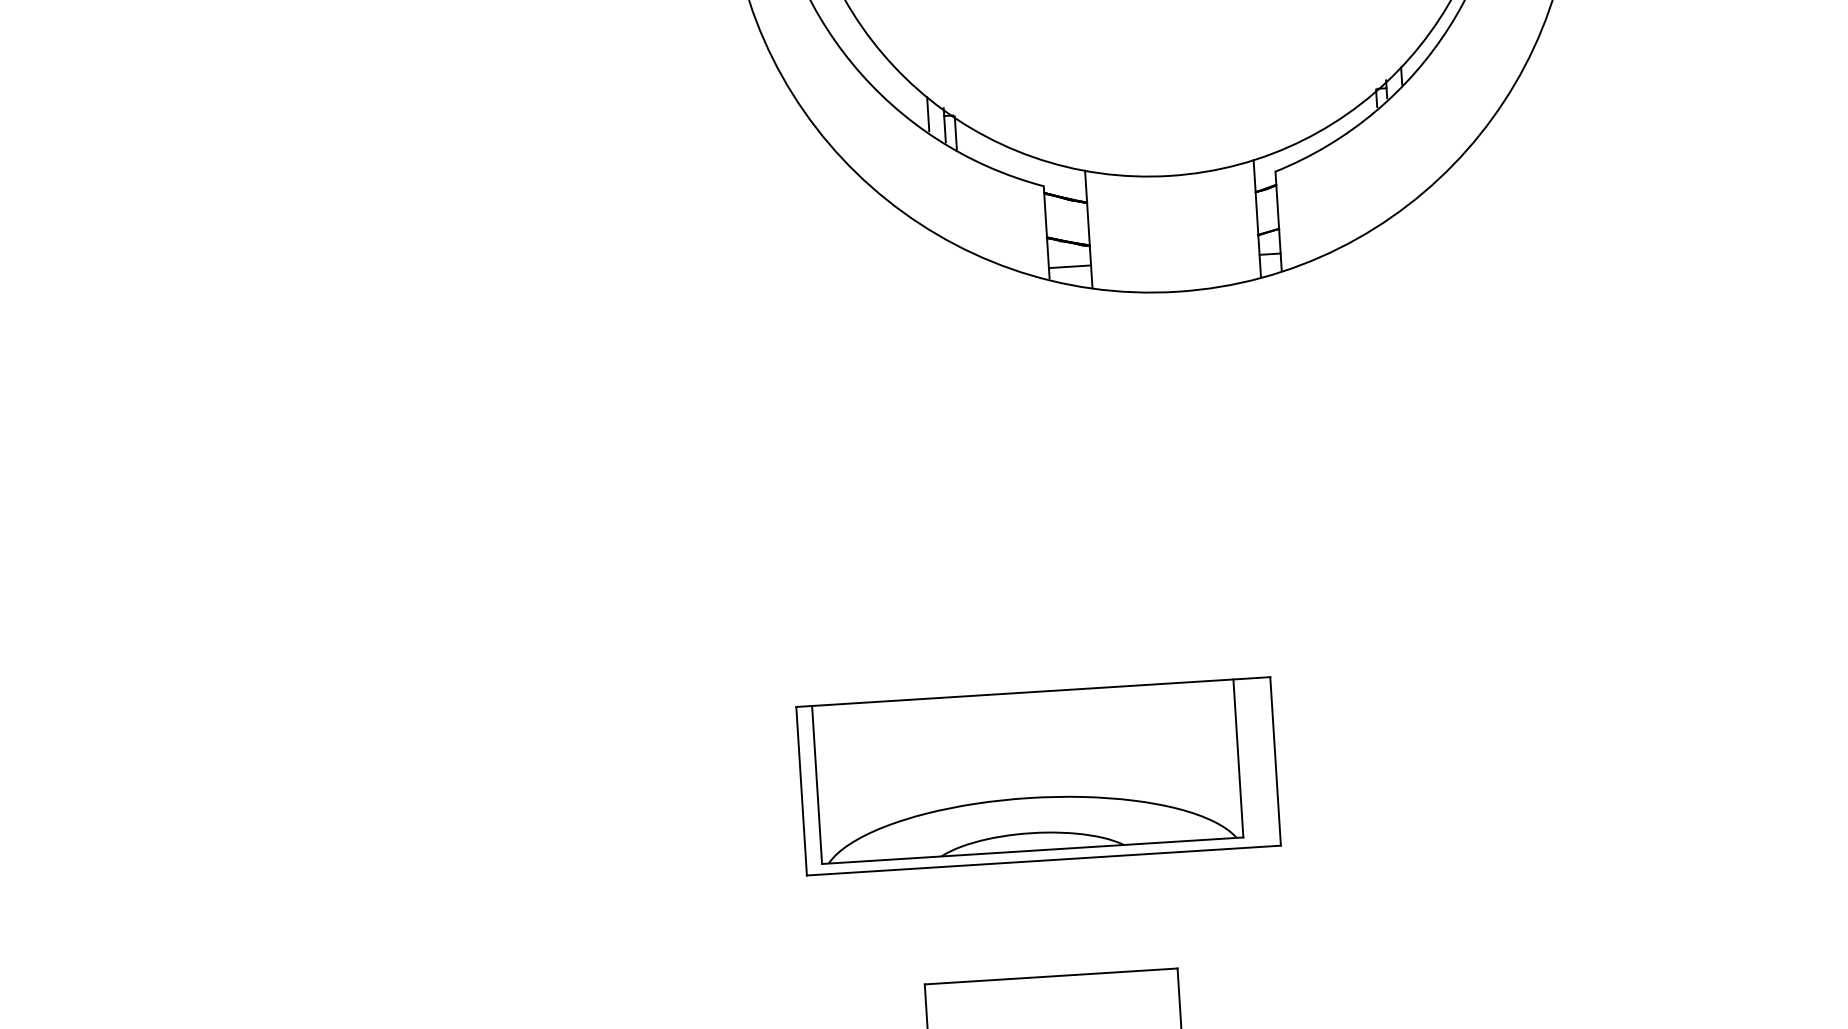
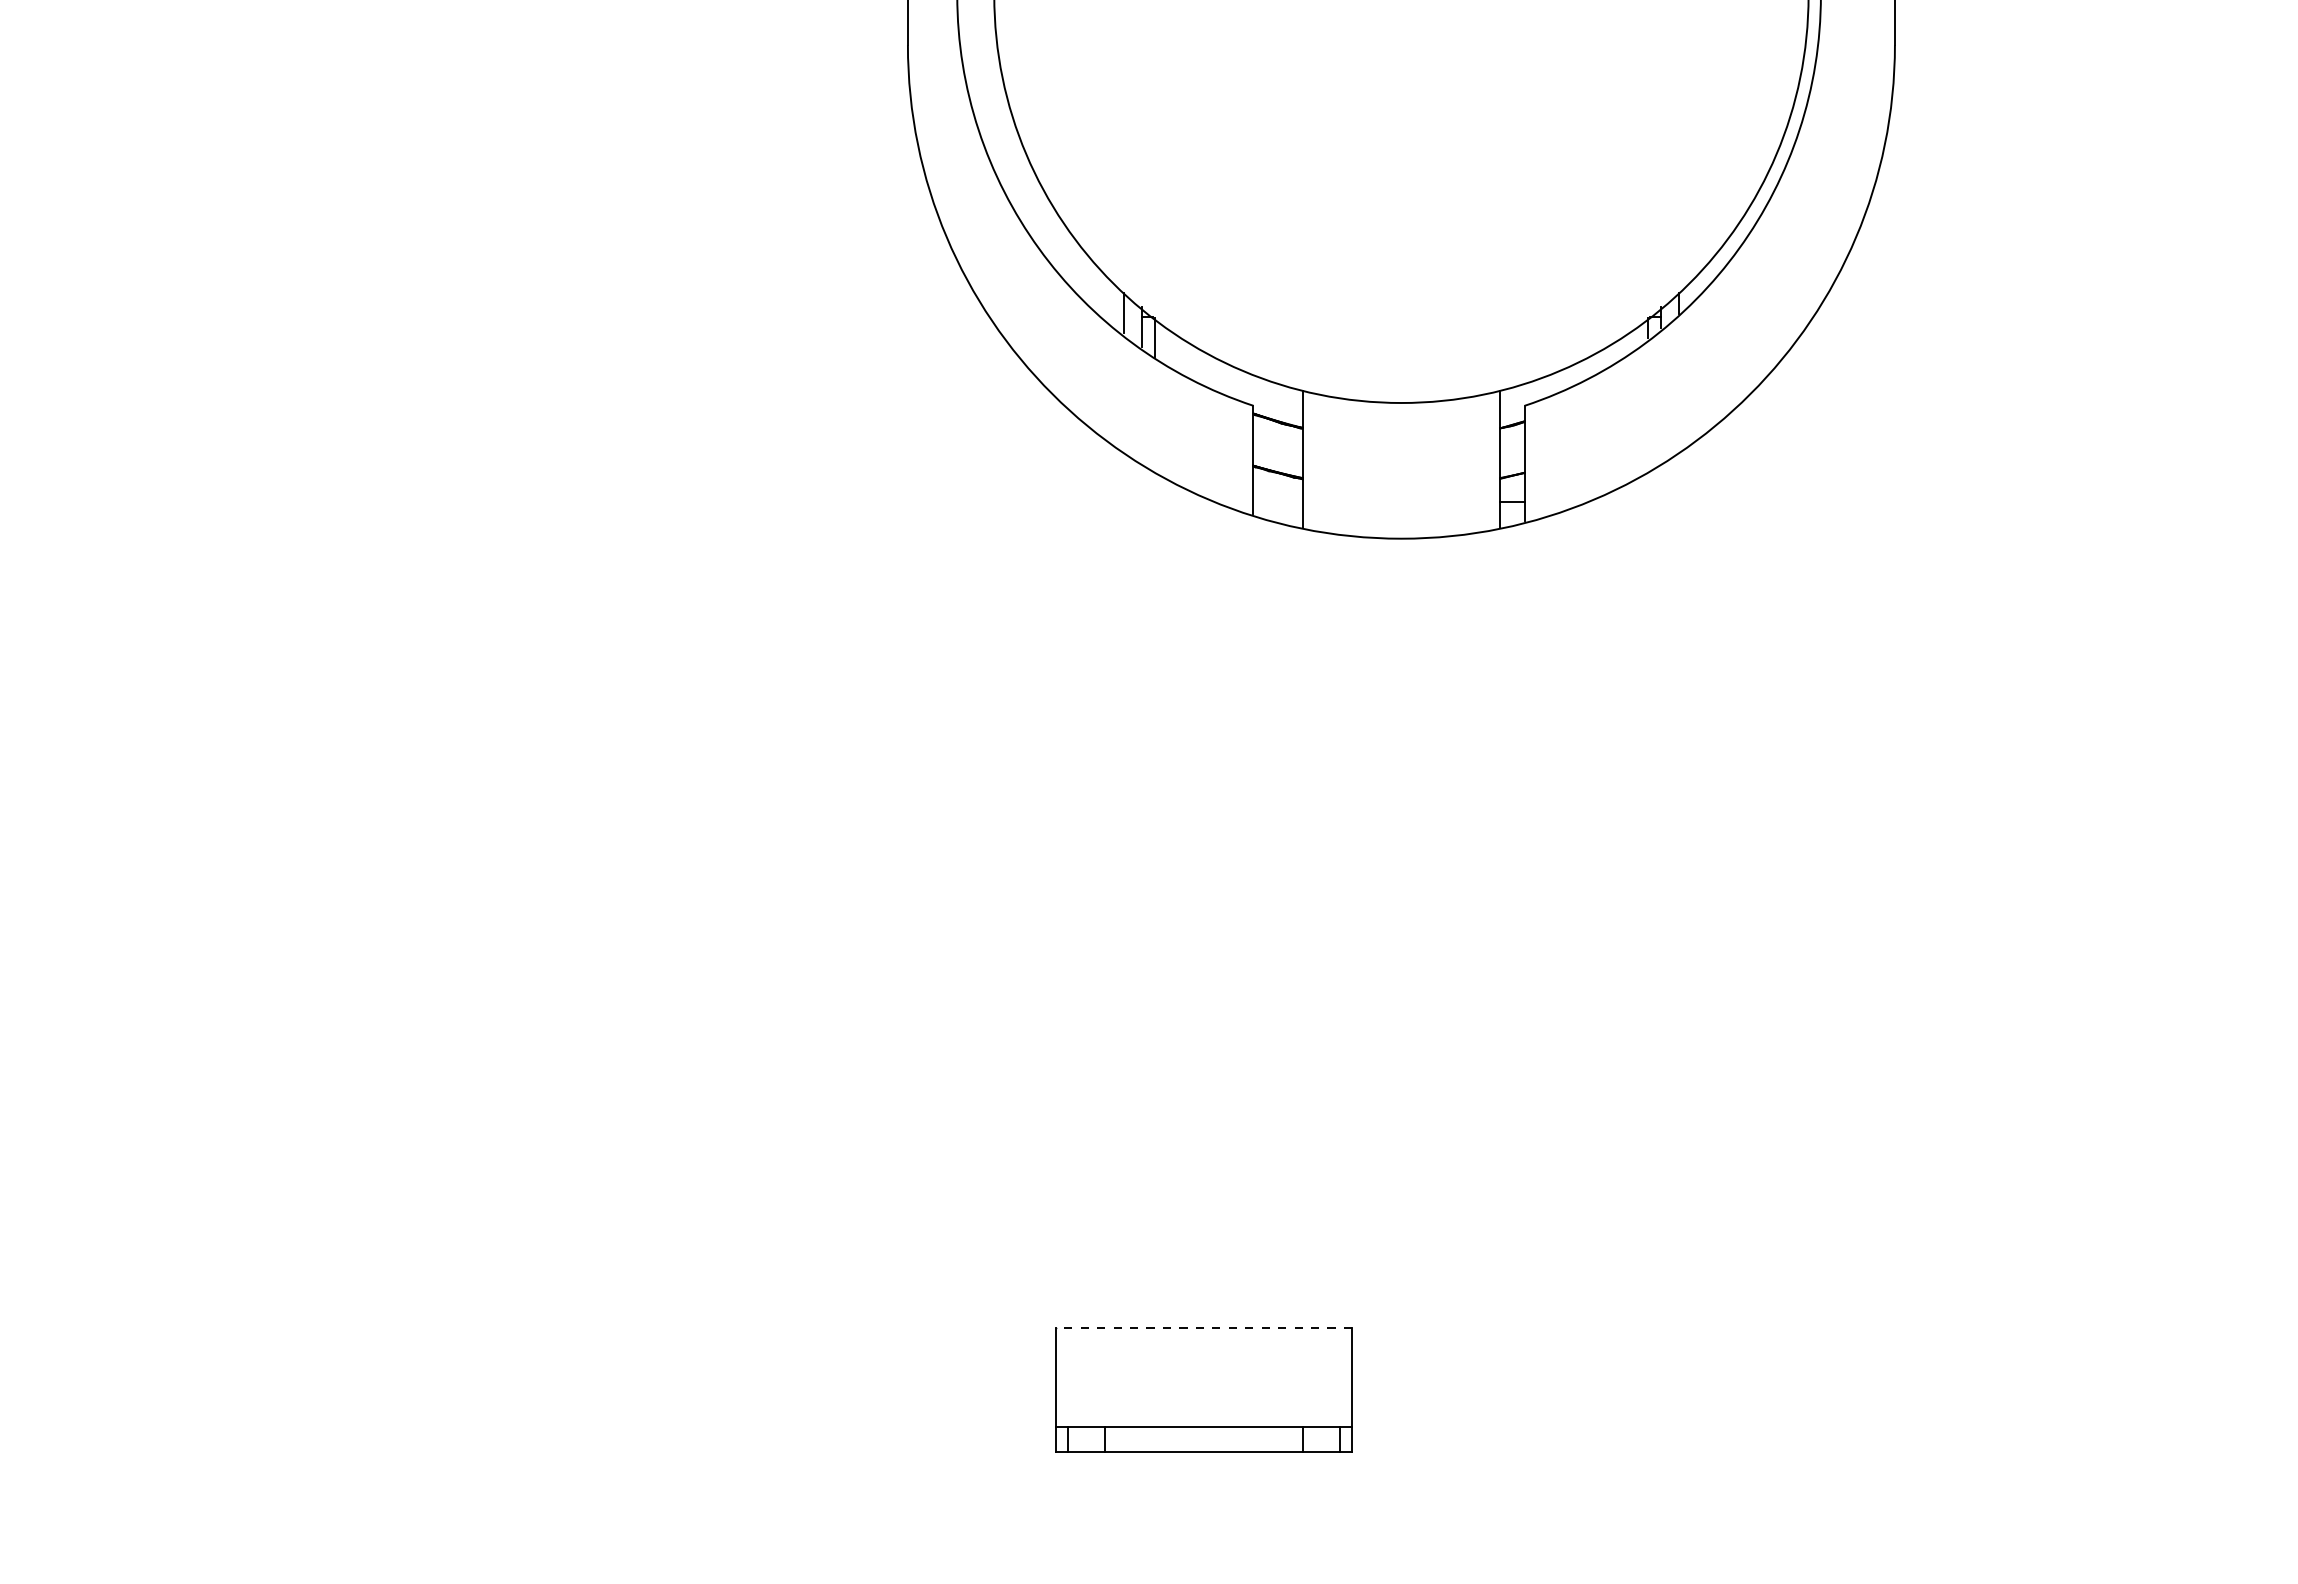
line: (1069, 266) -> (1277, 501), removed
part: (1038, 776) -> (1203, 1093), removed
line: (1050, 976) -> (1203, 1328), solid -> dashed

